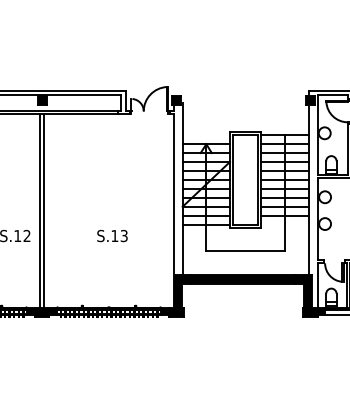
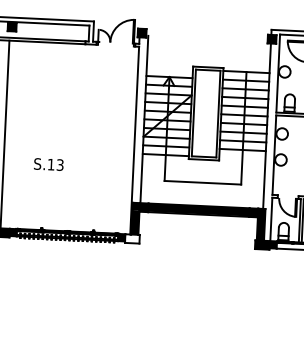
line: (44, 211) -> (9, 134), removed
text: (112, 236) -> (48, 165), moved
fill: (175, 312) -> (131, 238), removed

